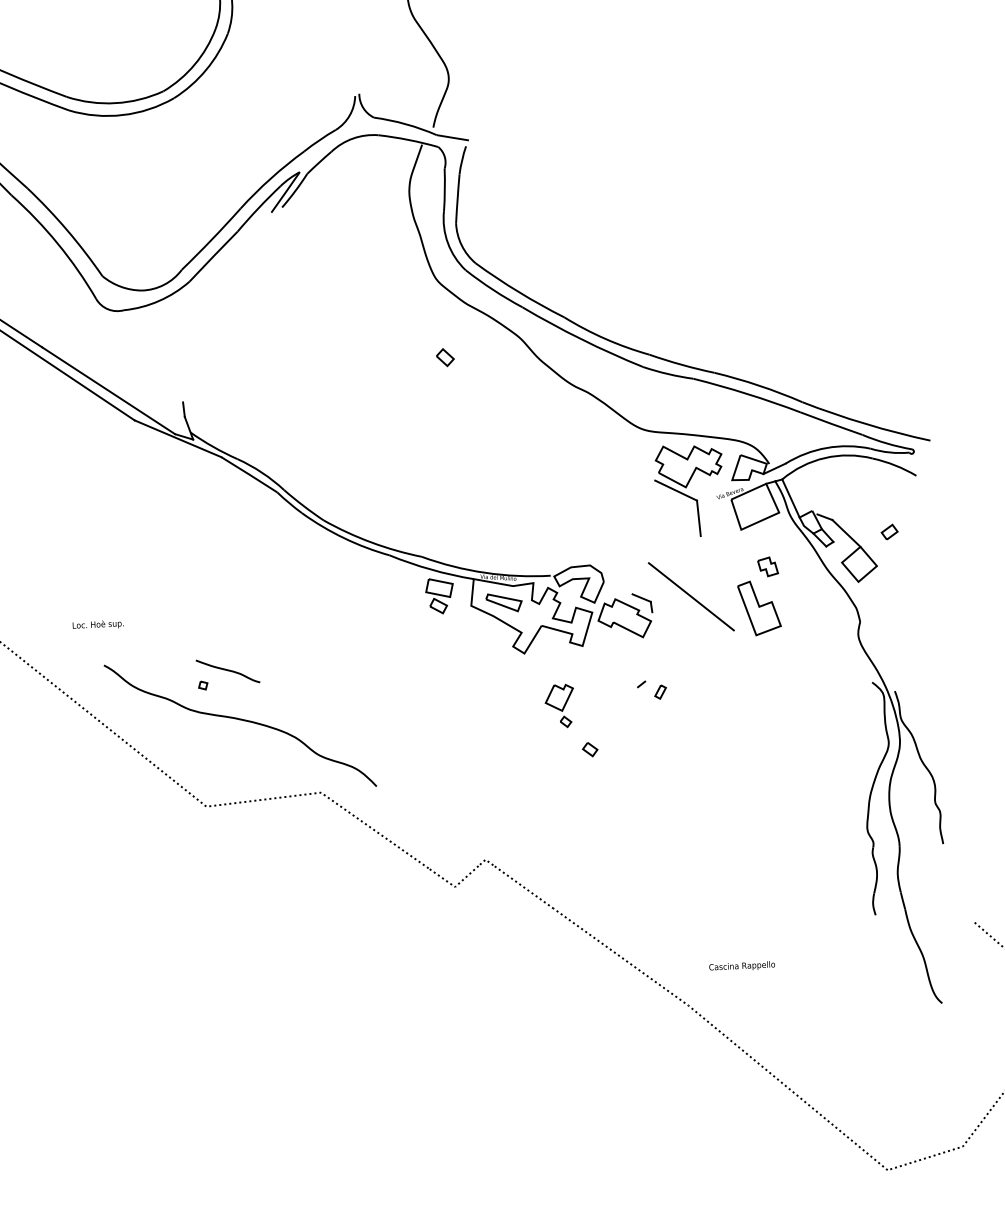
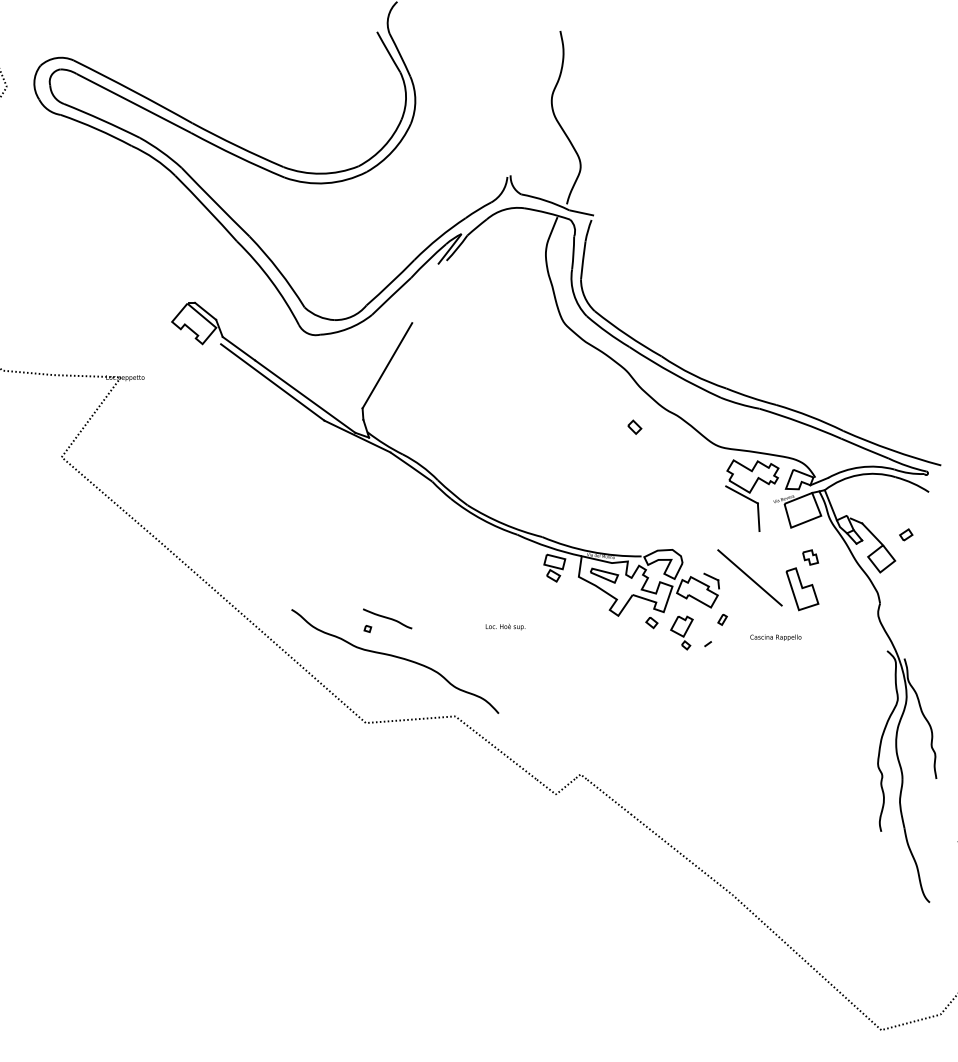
line: (212, 345) -> (387, 365), added
part: (444, 356) -> (634, 426), moved
text: (98, 625) -> (505, 627), moved
part: (660, 691) -> (722, 619), moved
part: (559, 705) -> (681, 632), moved
part: (589, 750) -> (651, 623), moved
text: (741, 966) -> (775, 637), moved

